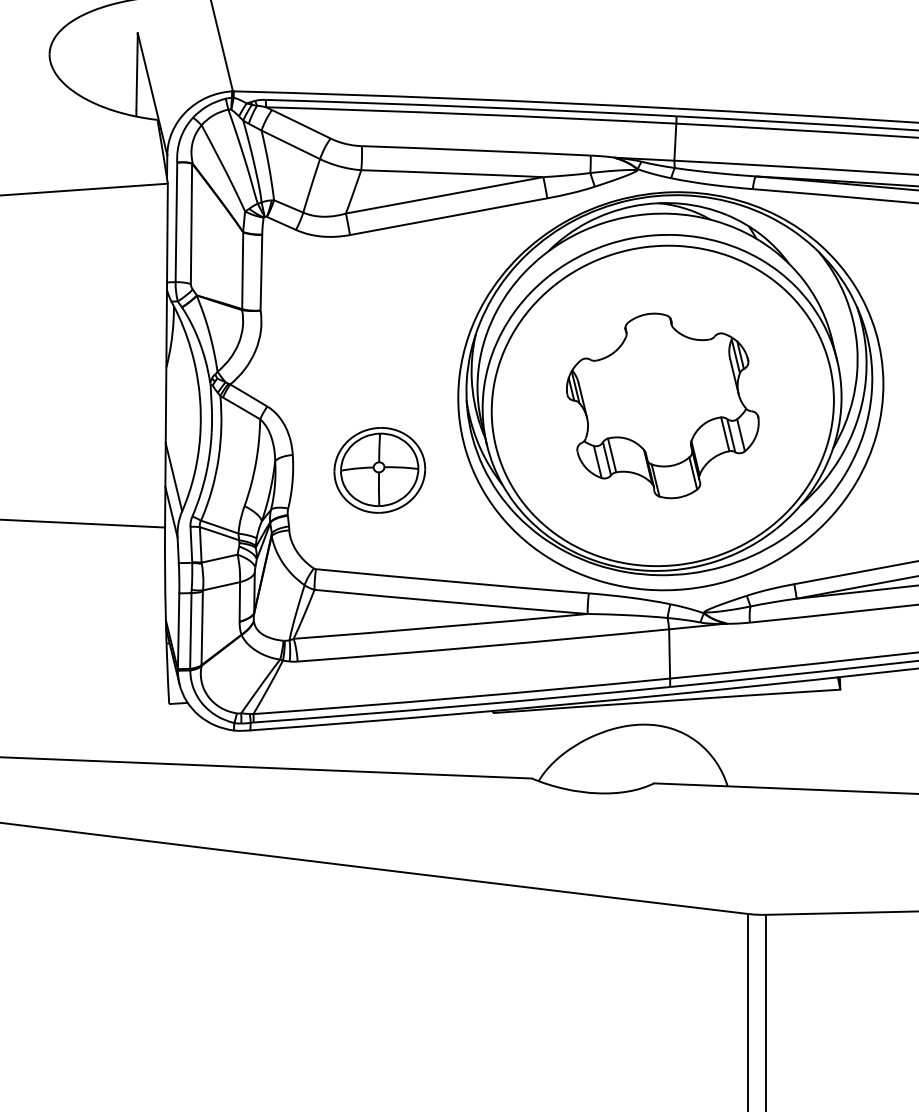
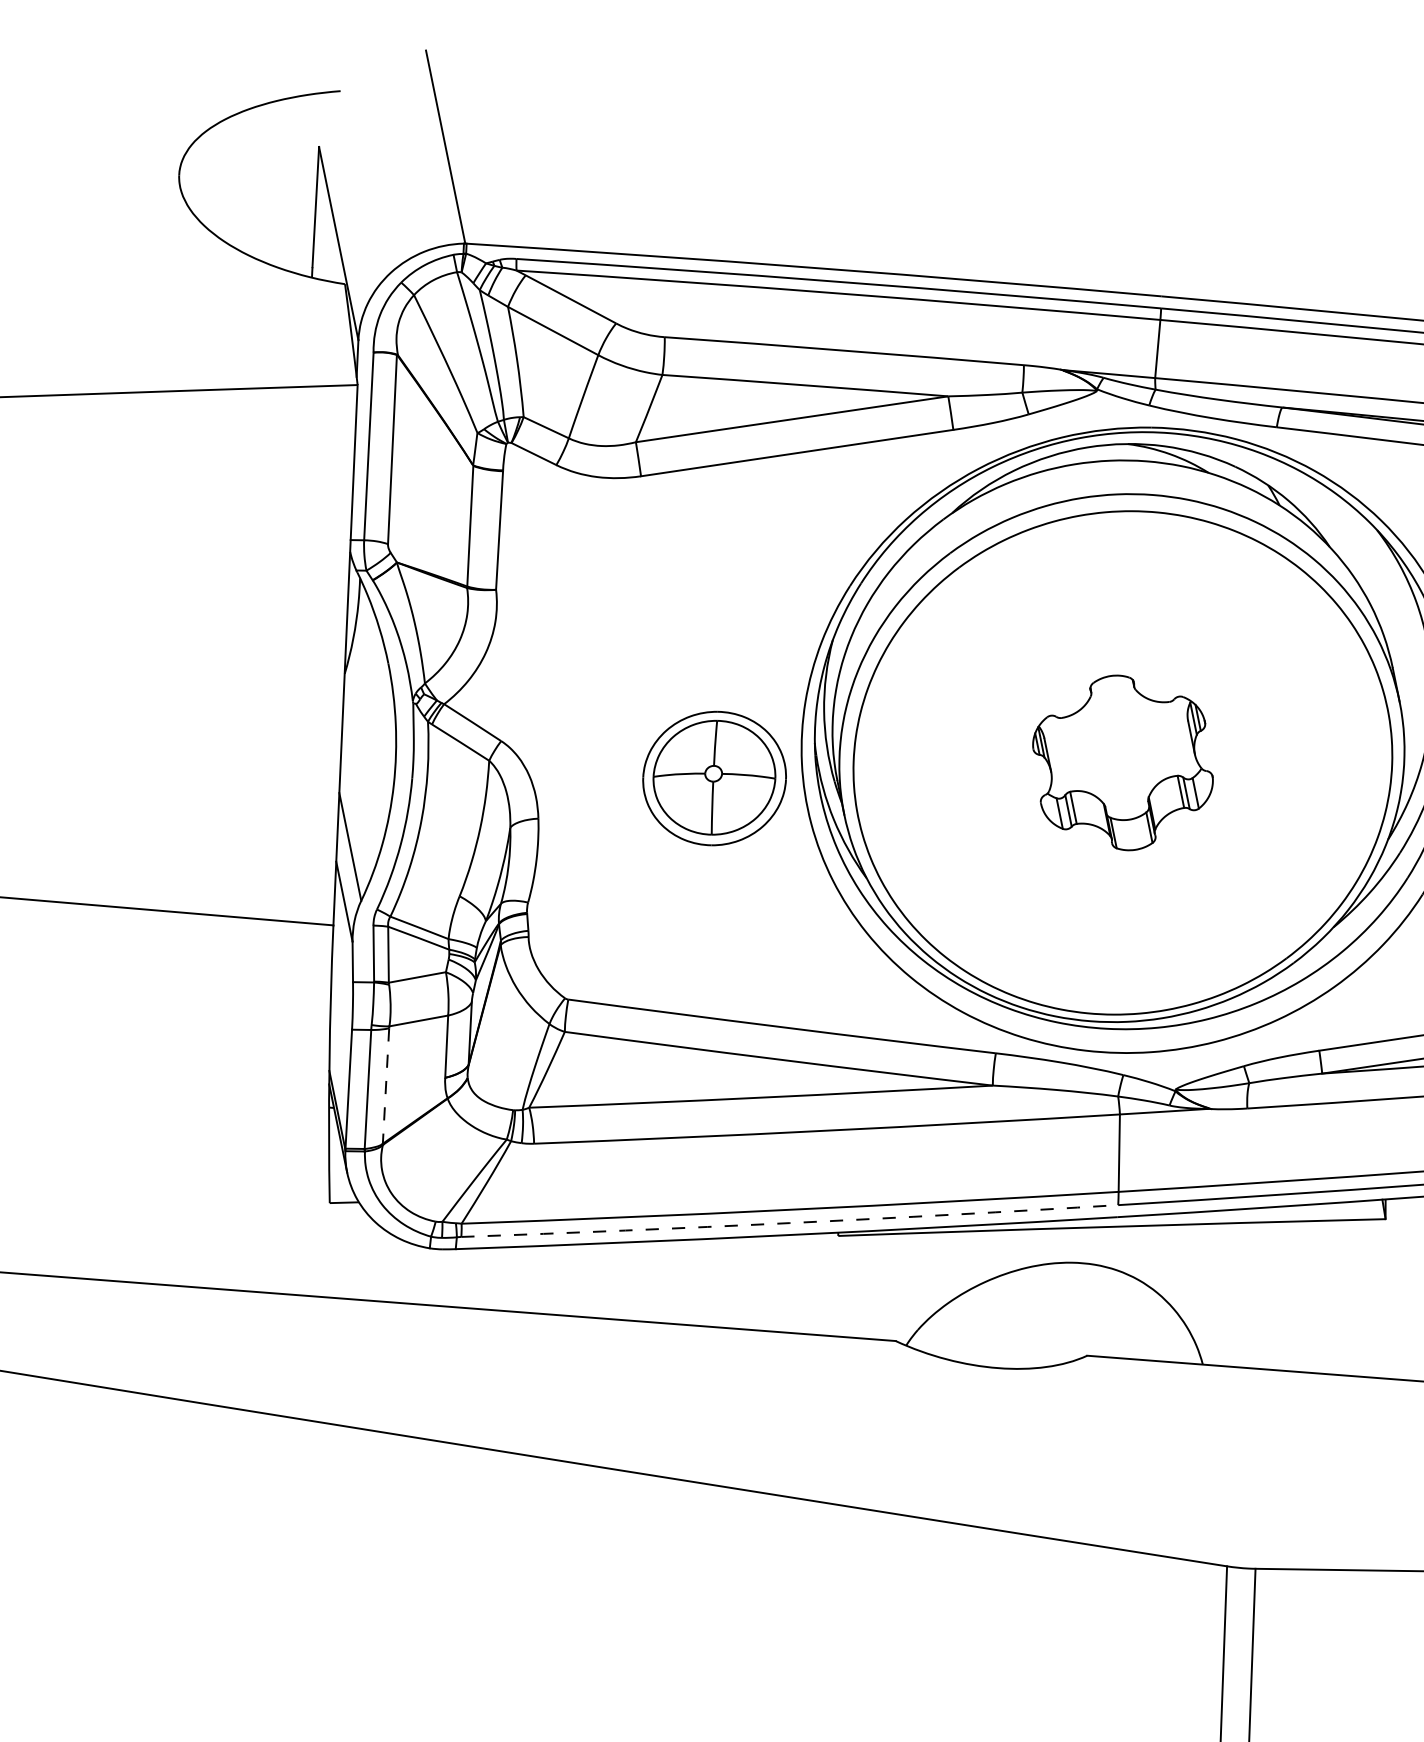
part: (662, 405) -> (1122, 762), size x0.6
part: (379, 470) -> (714, 778), moved
line: (202, 628) -> (386, 1086), solid -> dashed
arc: (461, 706) -> (789, 1223), solid -> dashed

